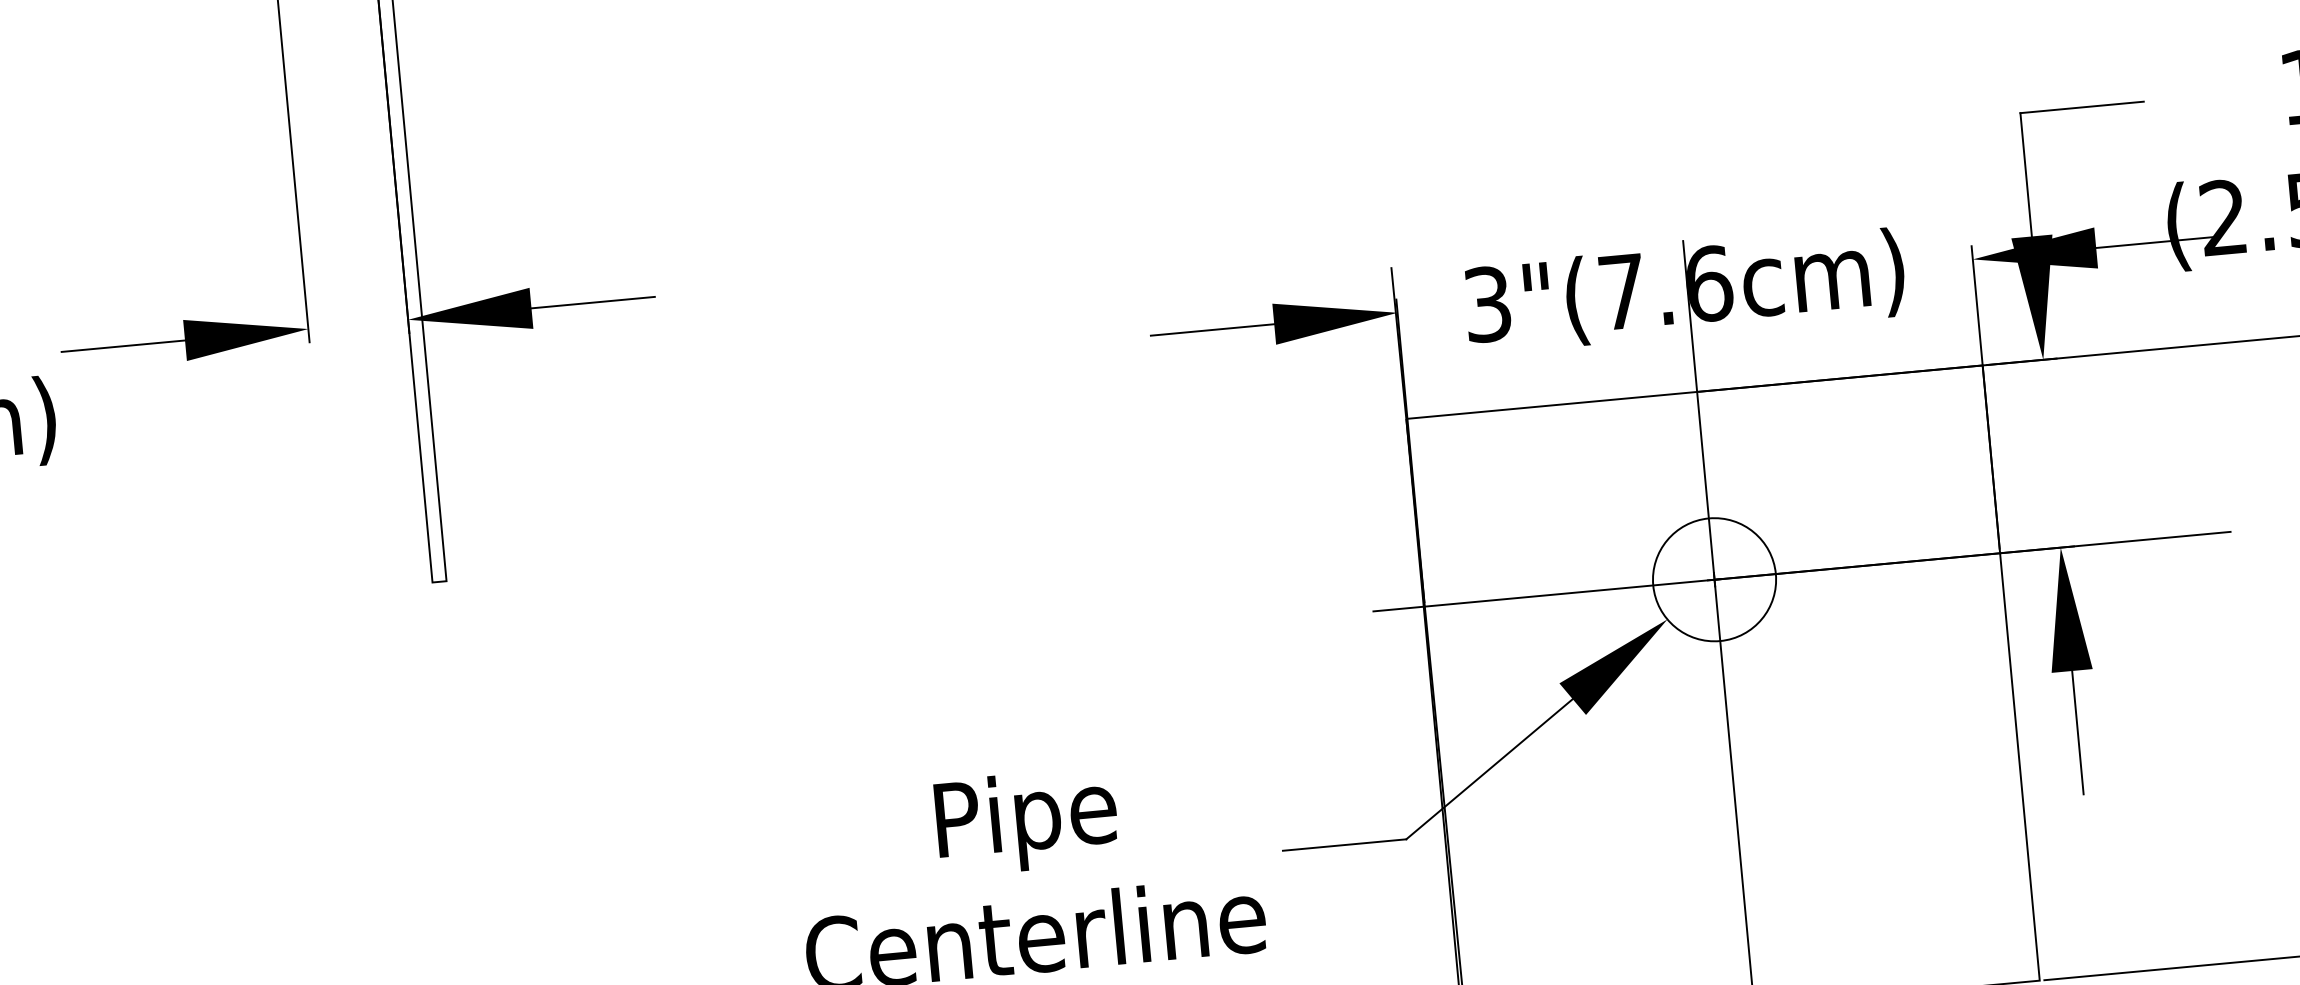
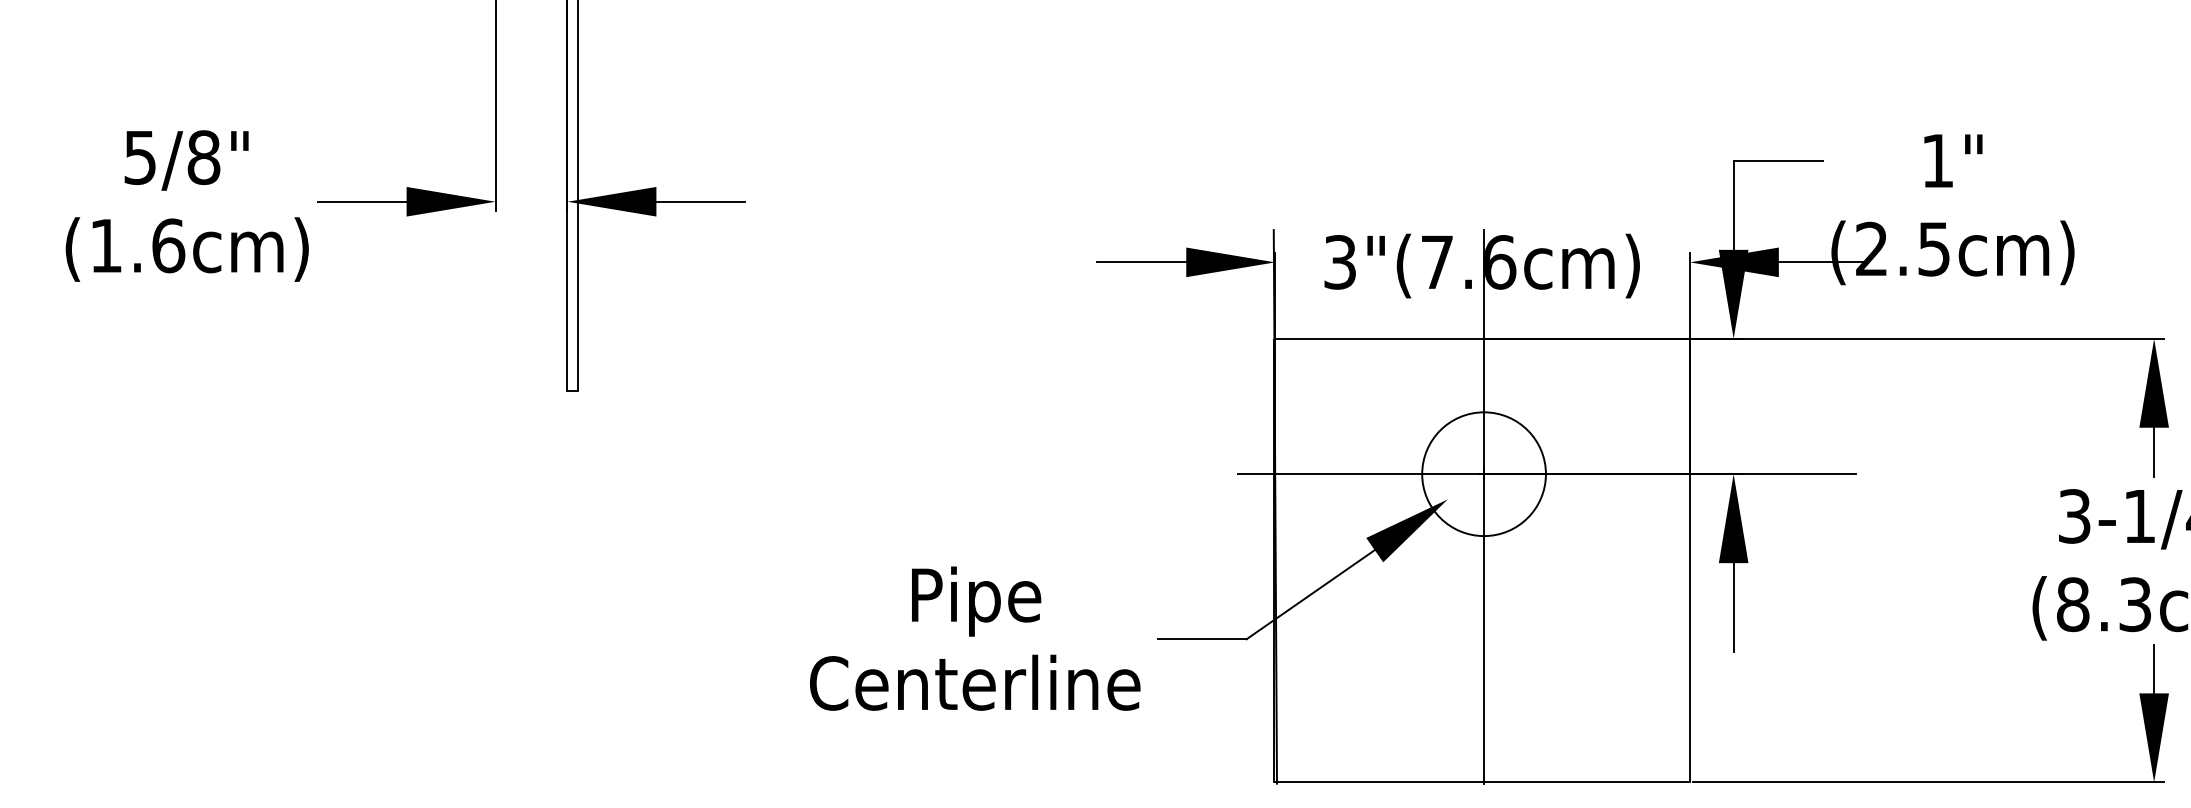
circle: (1713, 580) -> (1483, 474), size x1.4

